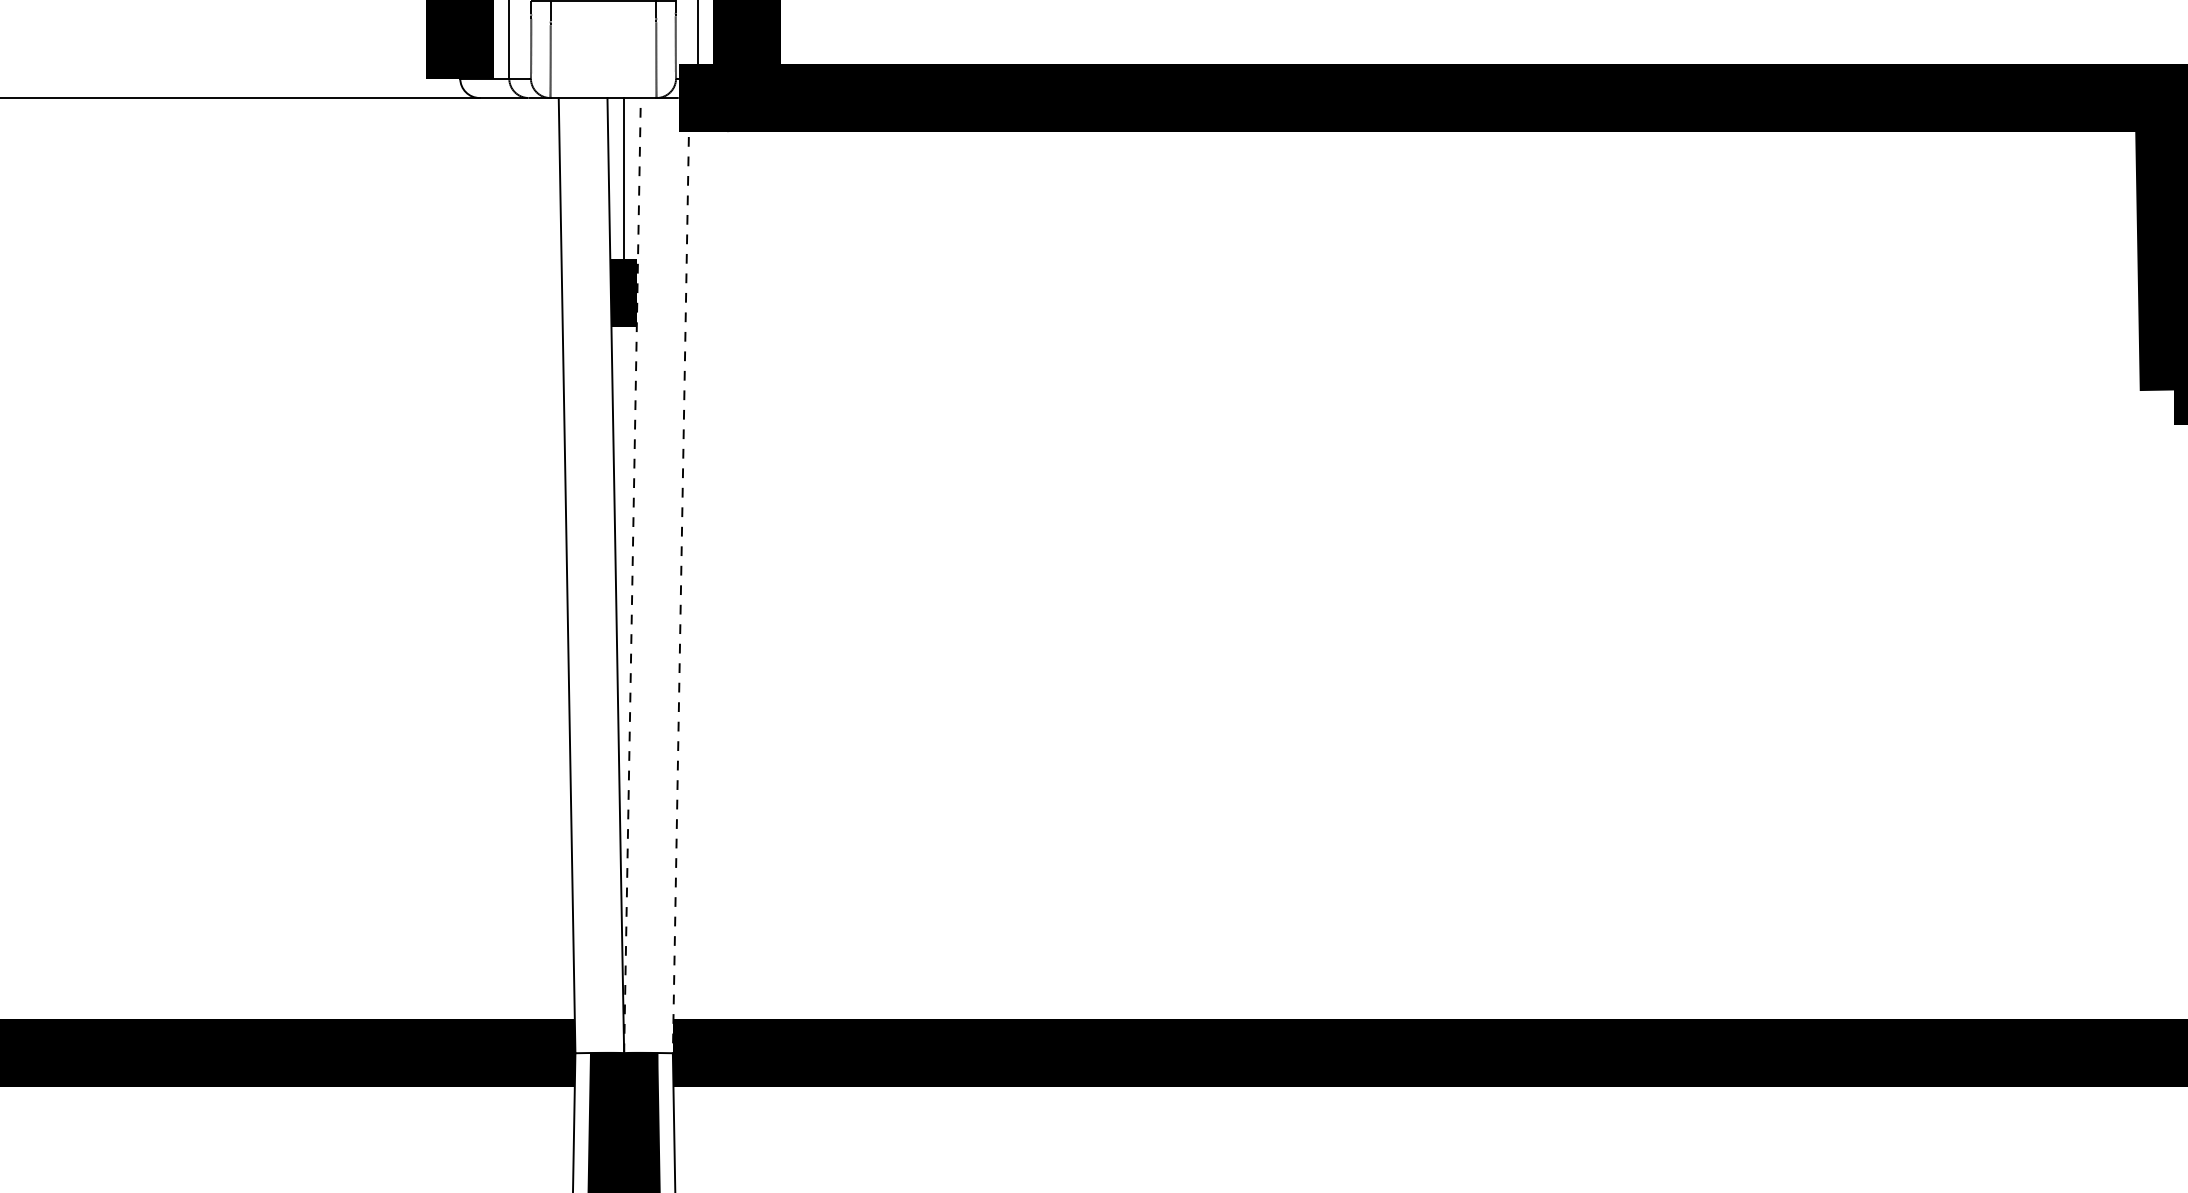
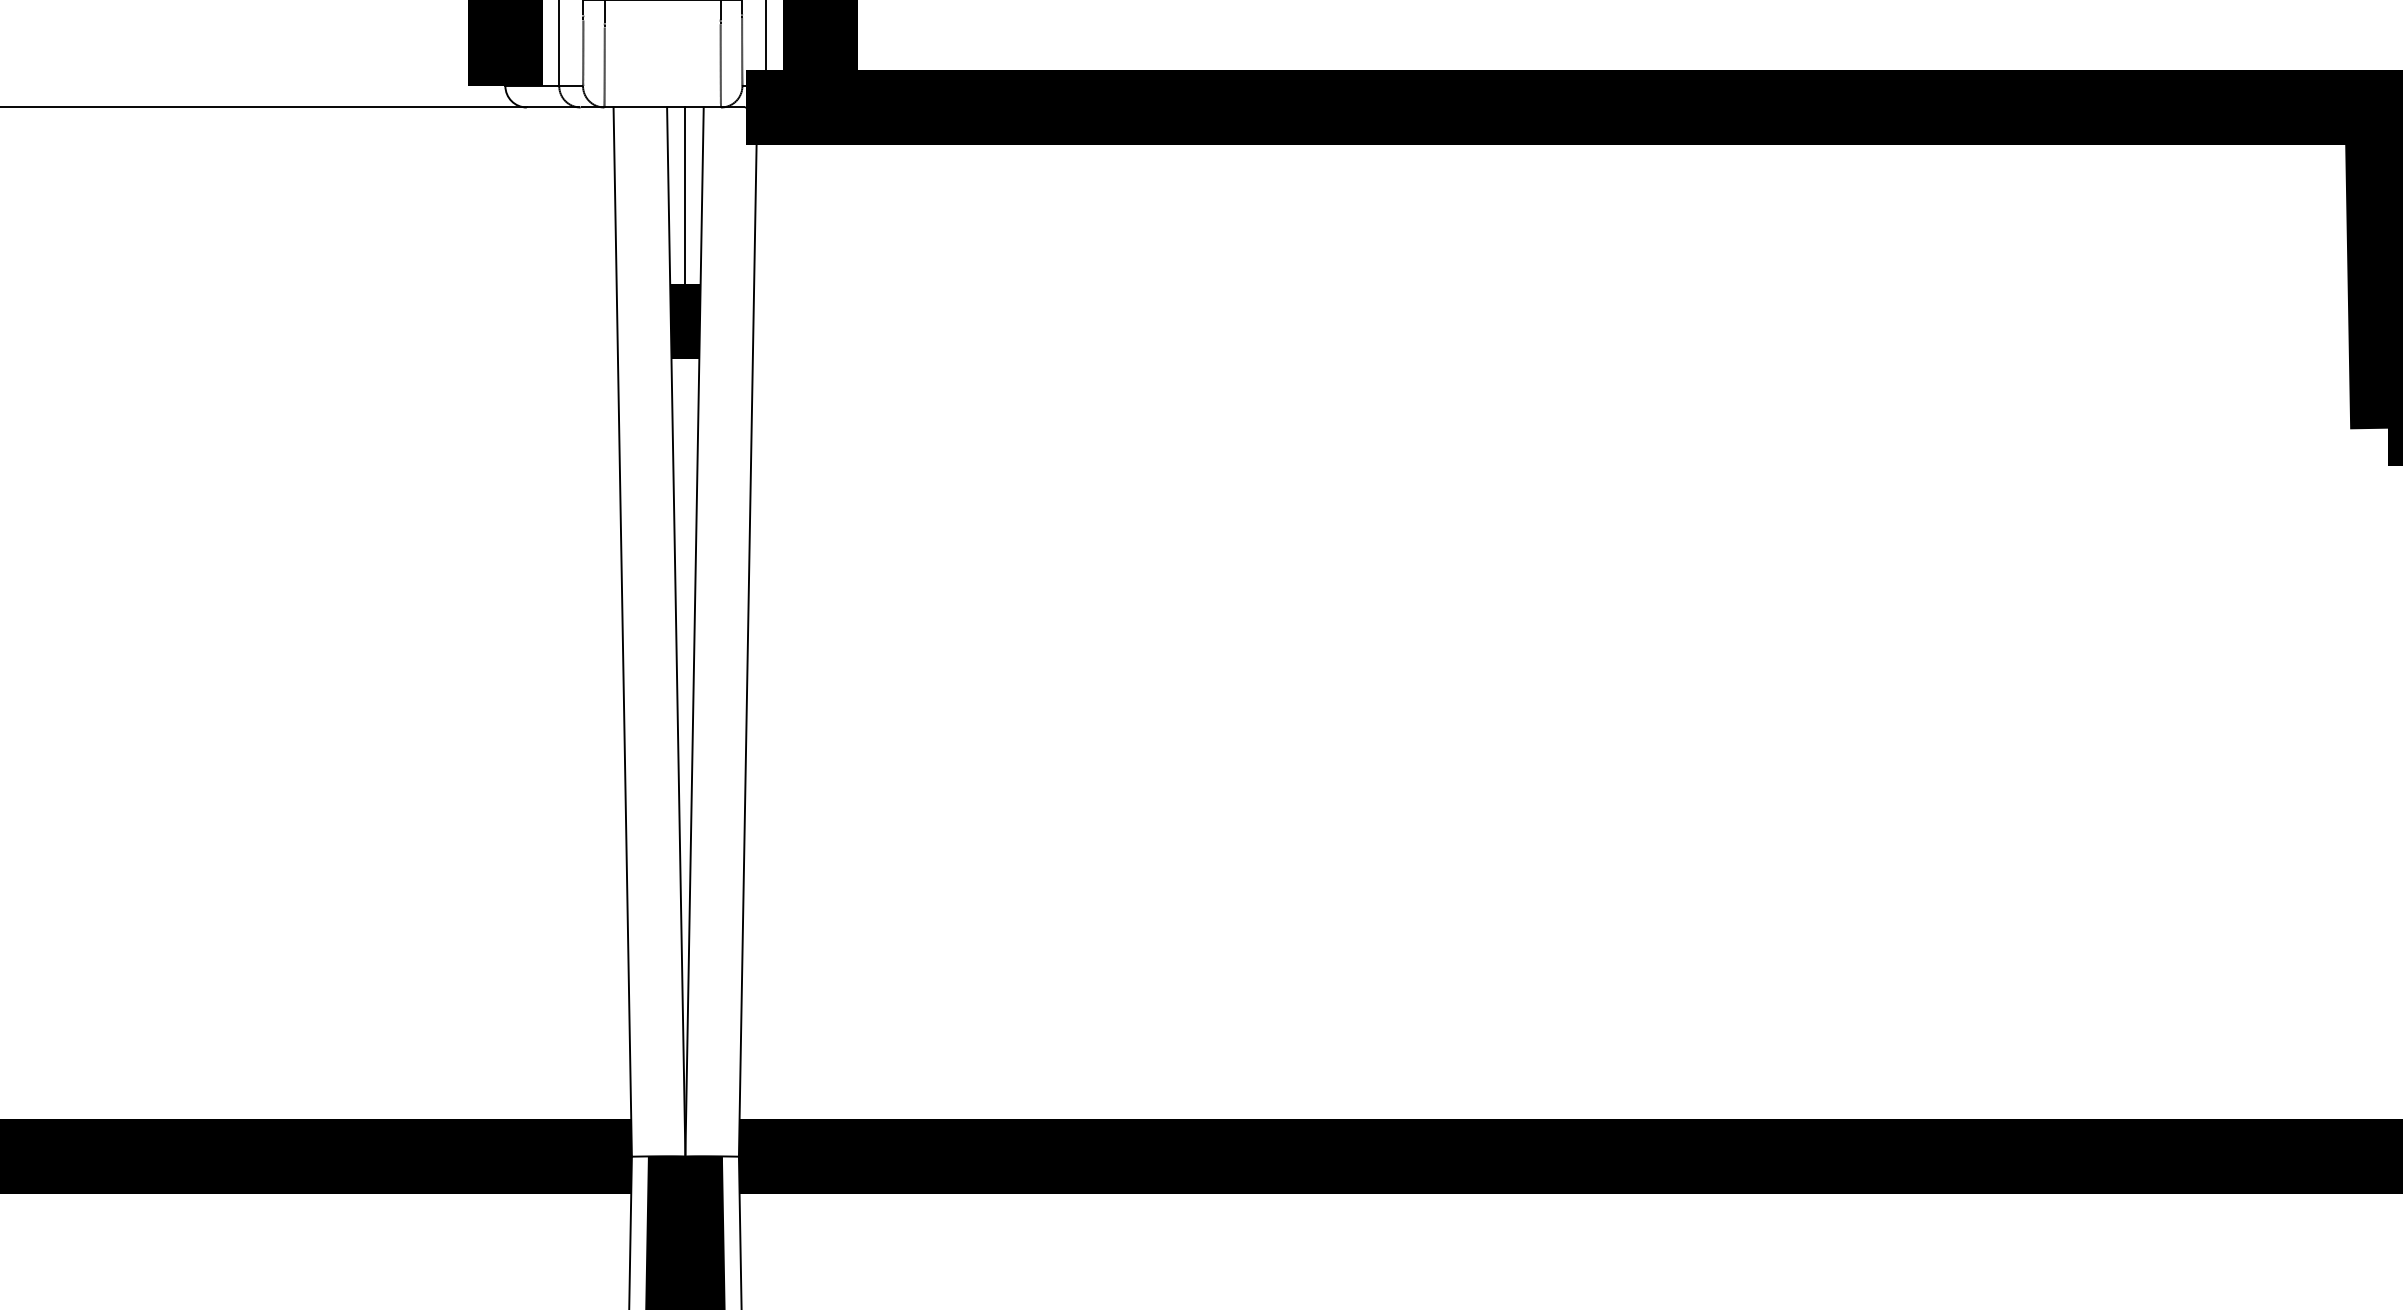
line: (632, 575) -> (694, 631), dashed -> solid
line: (681, 575) -> (748, 631), dashed -> solid

